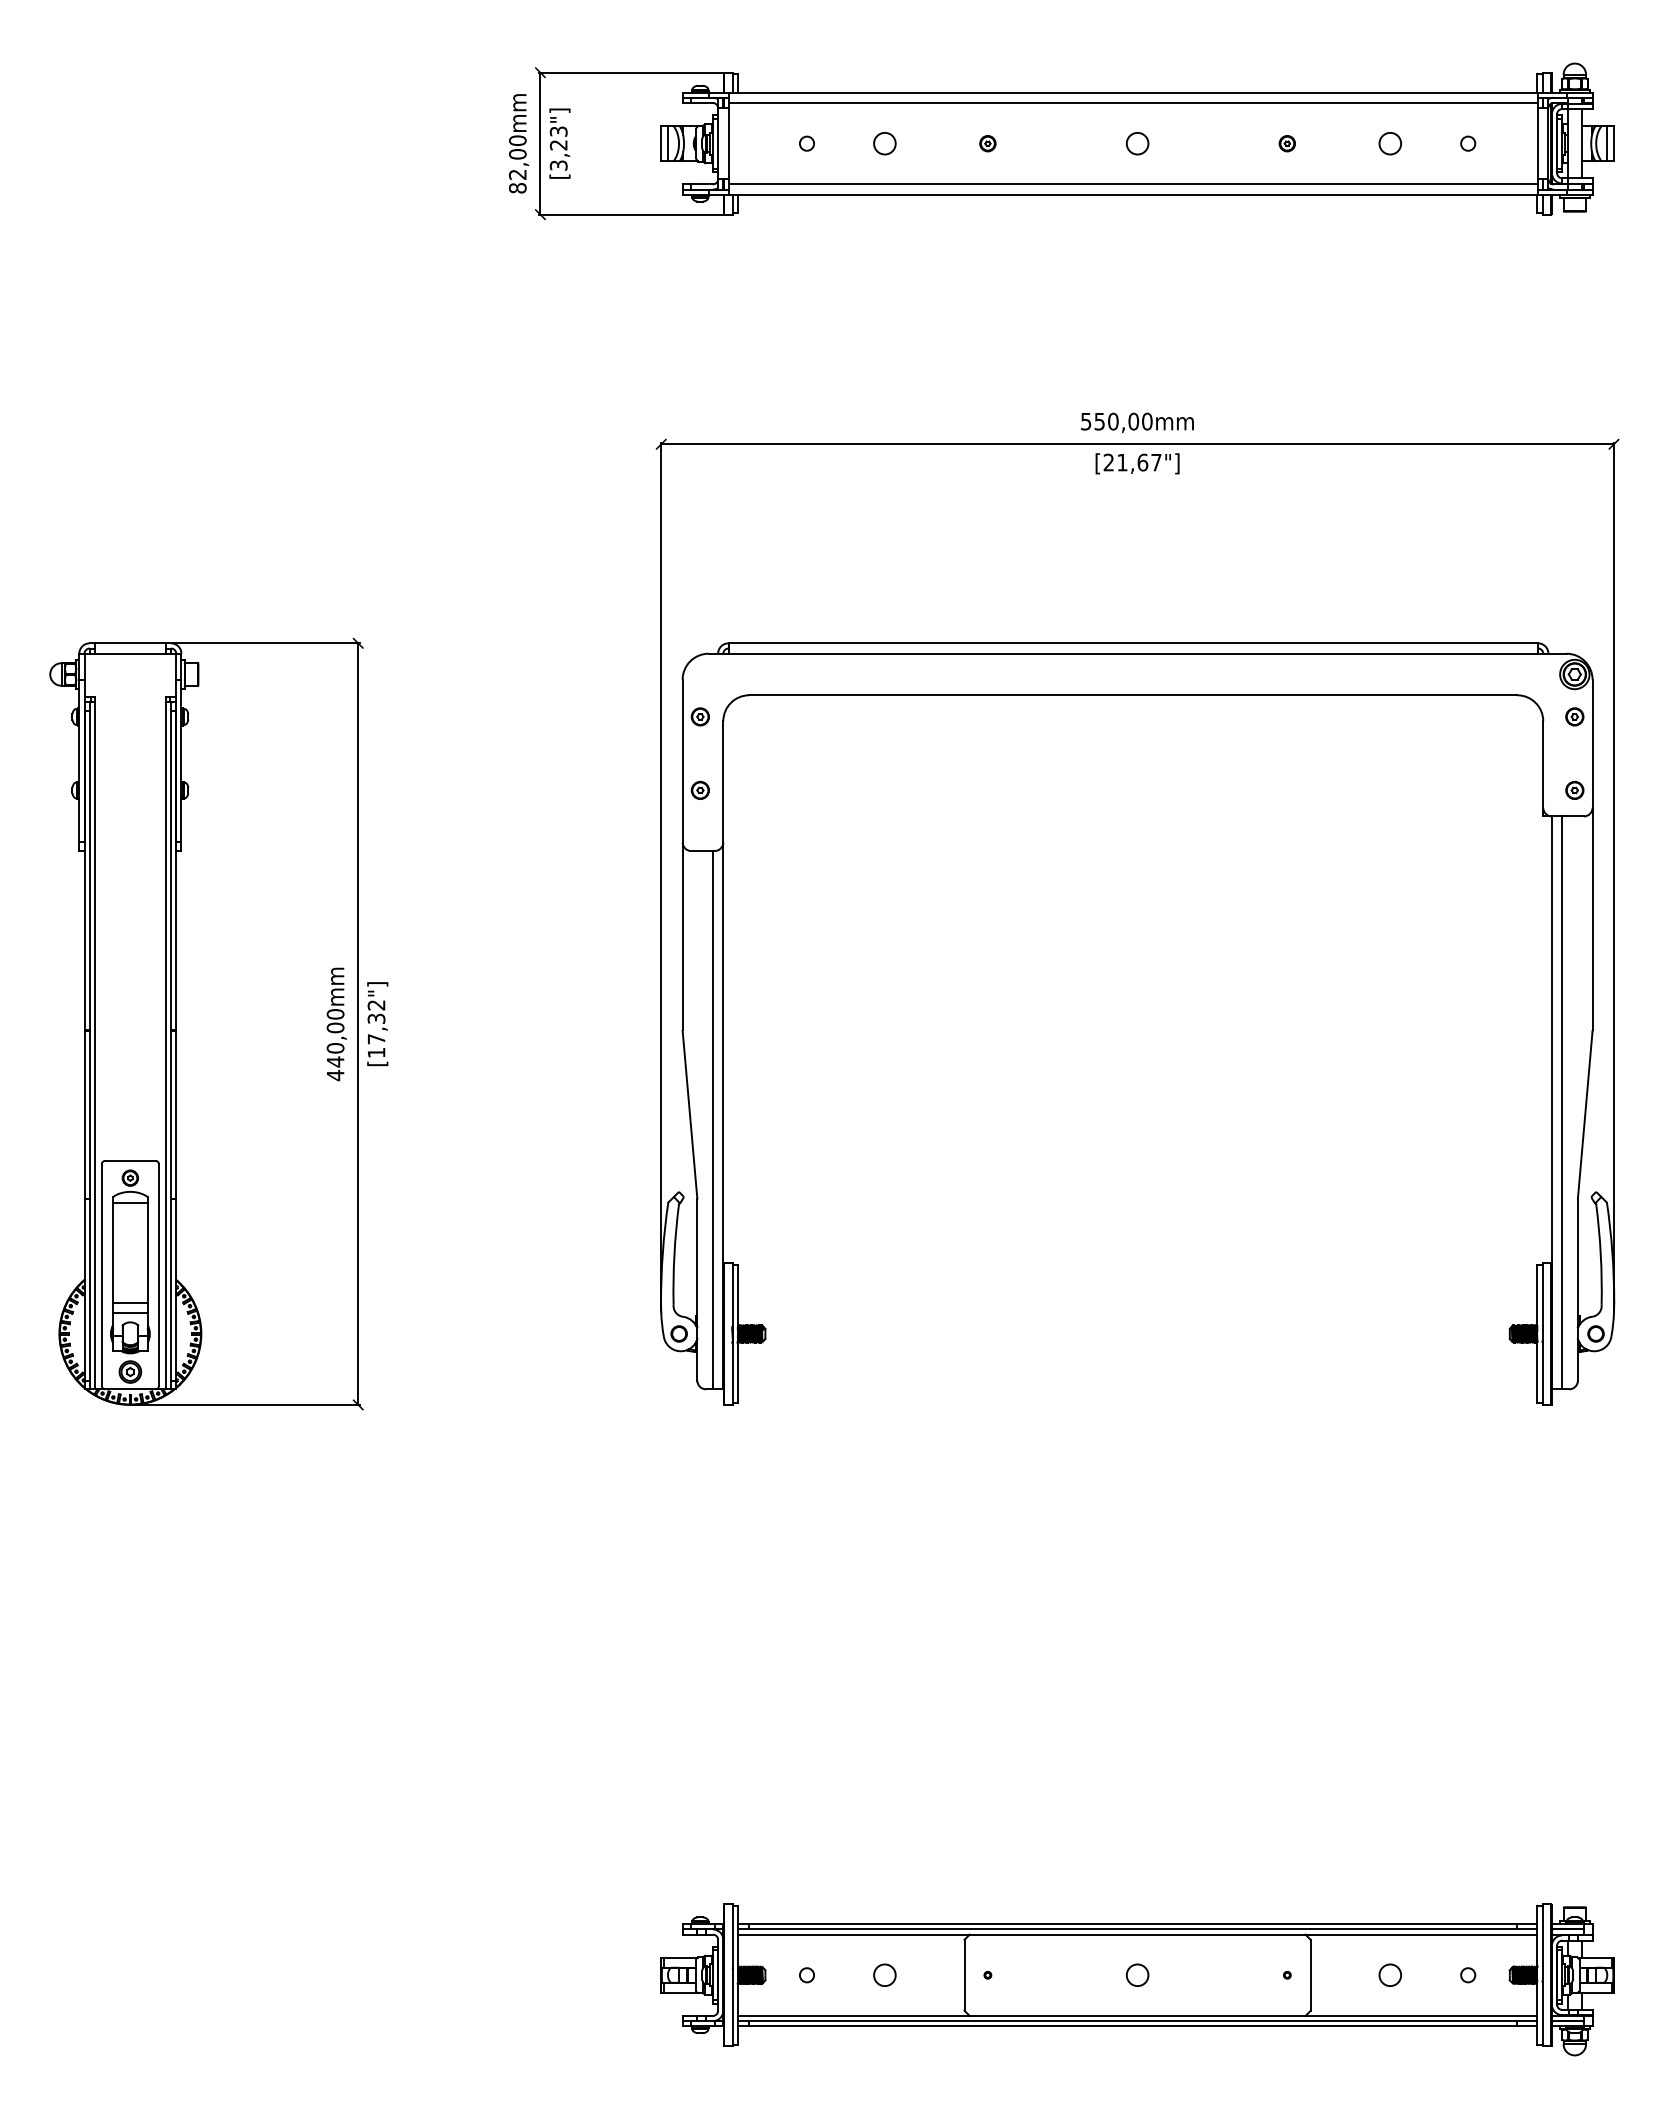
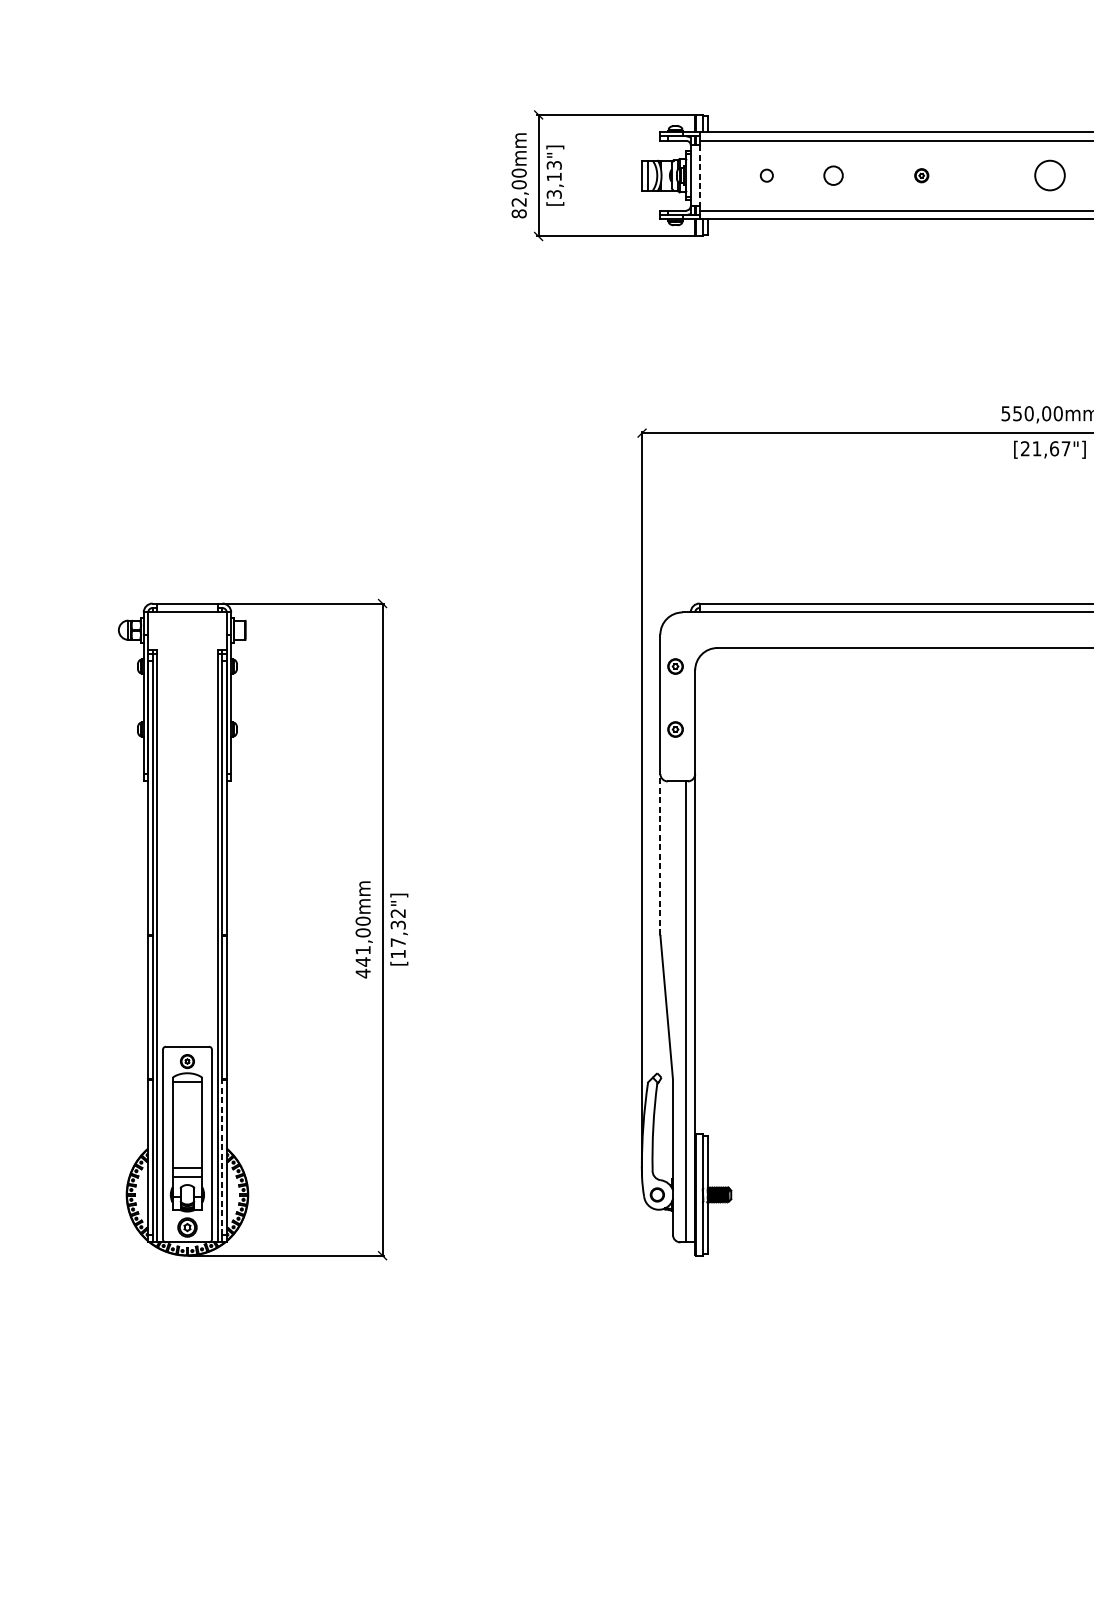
circle: (1137, 143) -> (1049, 175), size x1.6
line: (728, 144) -> (699, 176), solid -> dashed
text: (558, 145) -> (554, 177), [3,23"] -> [3,13"]
line: (682, 935) -> (660, 853), solid -> dashed
text: (335, 1048) -> (363, 950), 440,00mm -> 441,00mm
line: (171, 1290) -> (222, 1157), solid -> dashed

